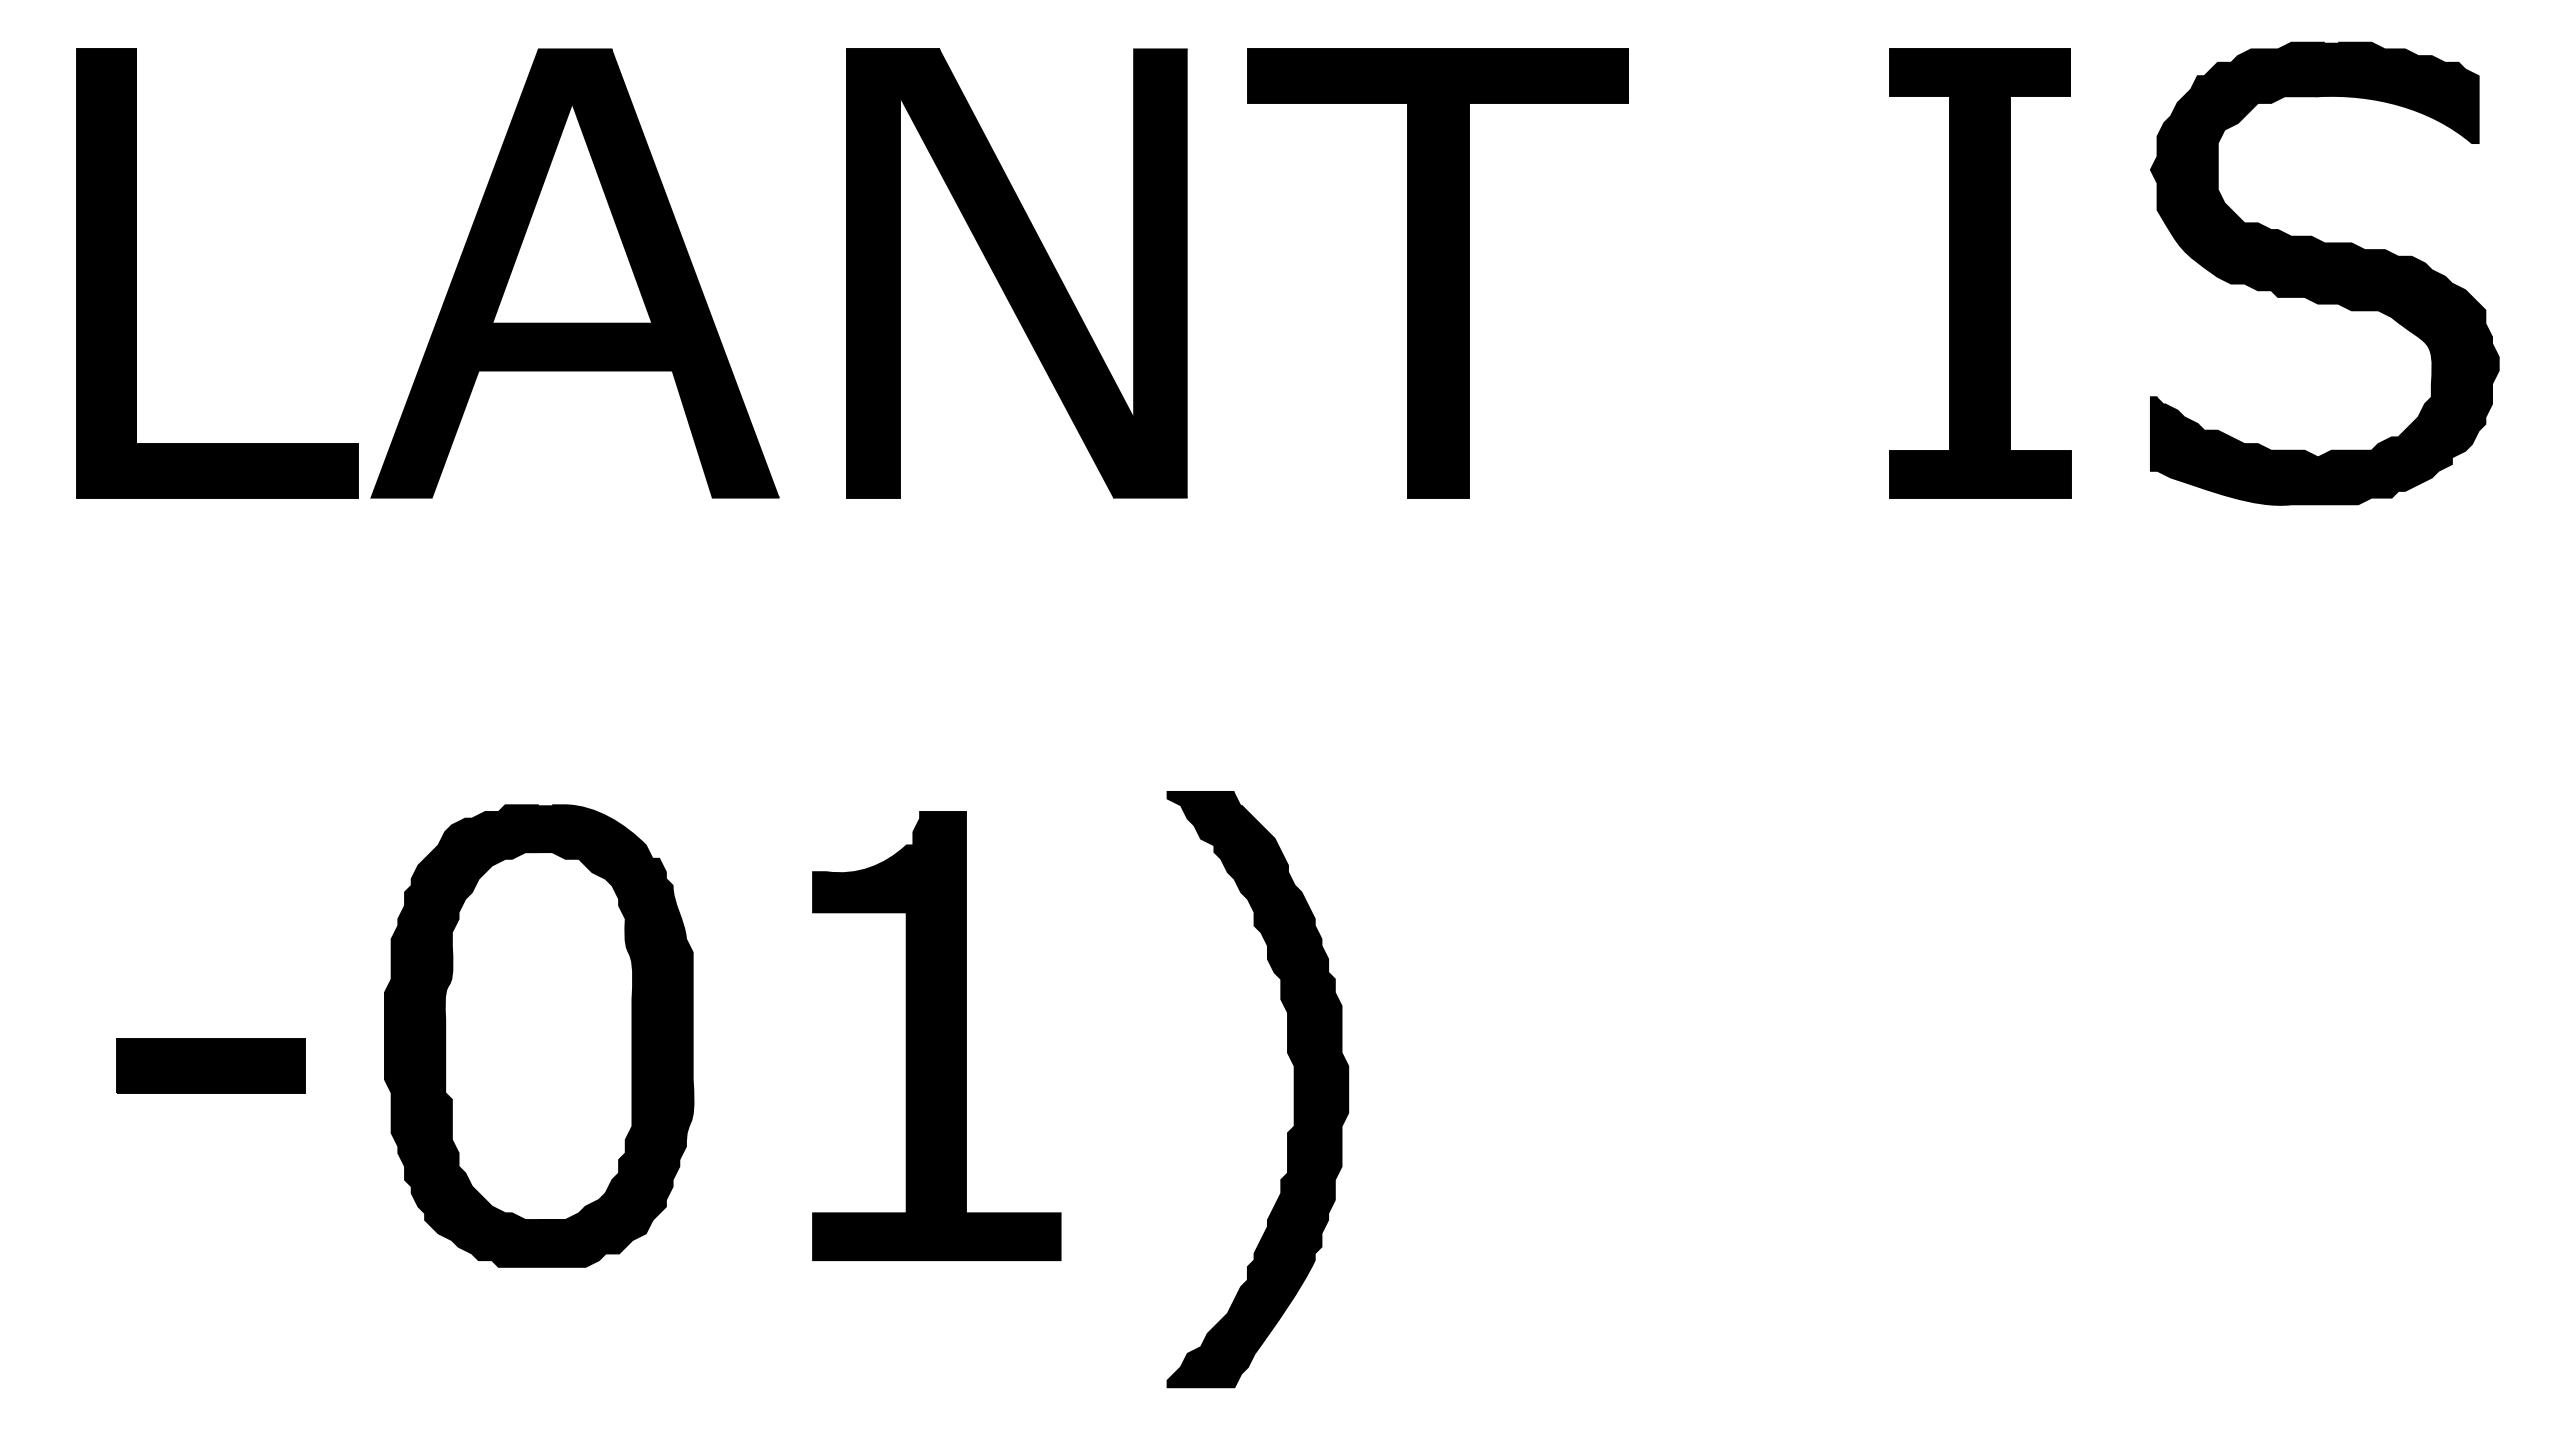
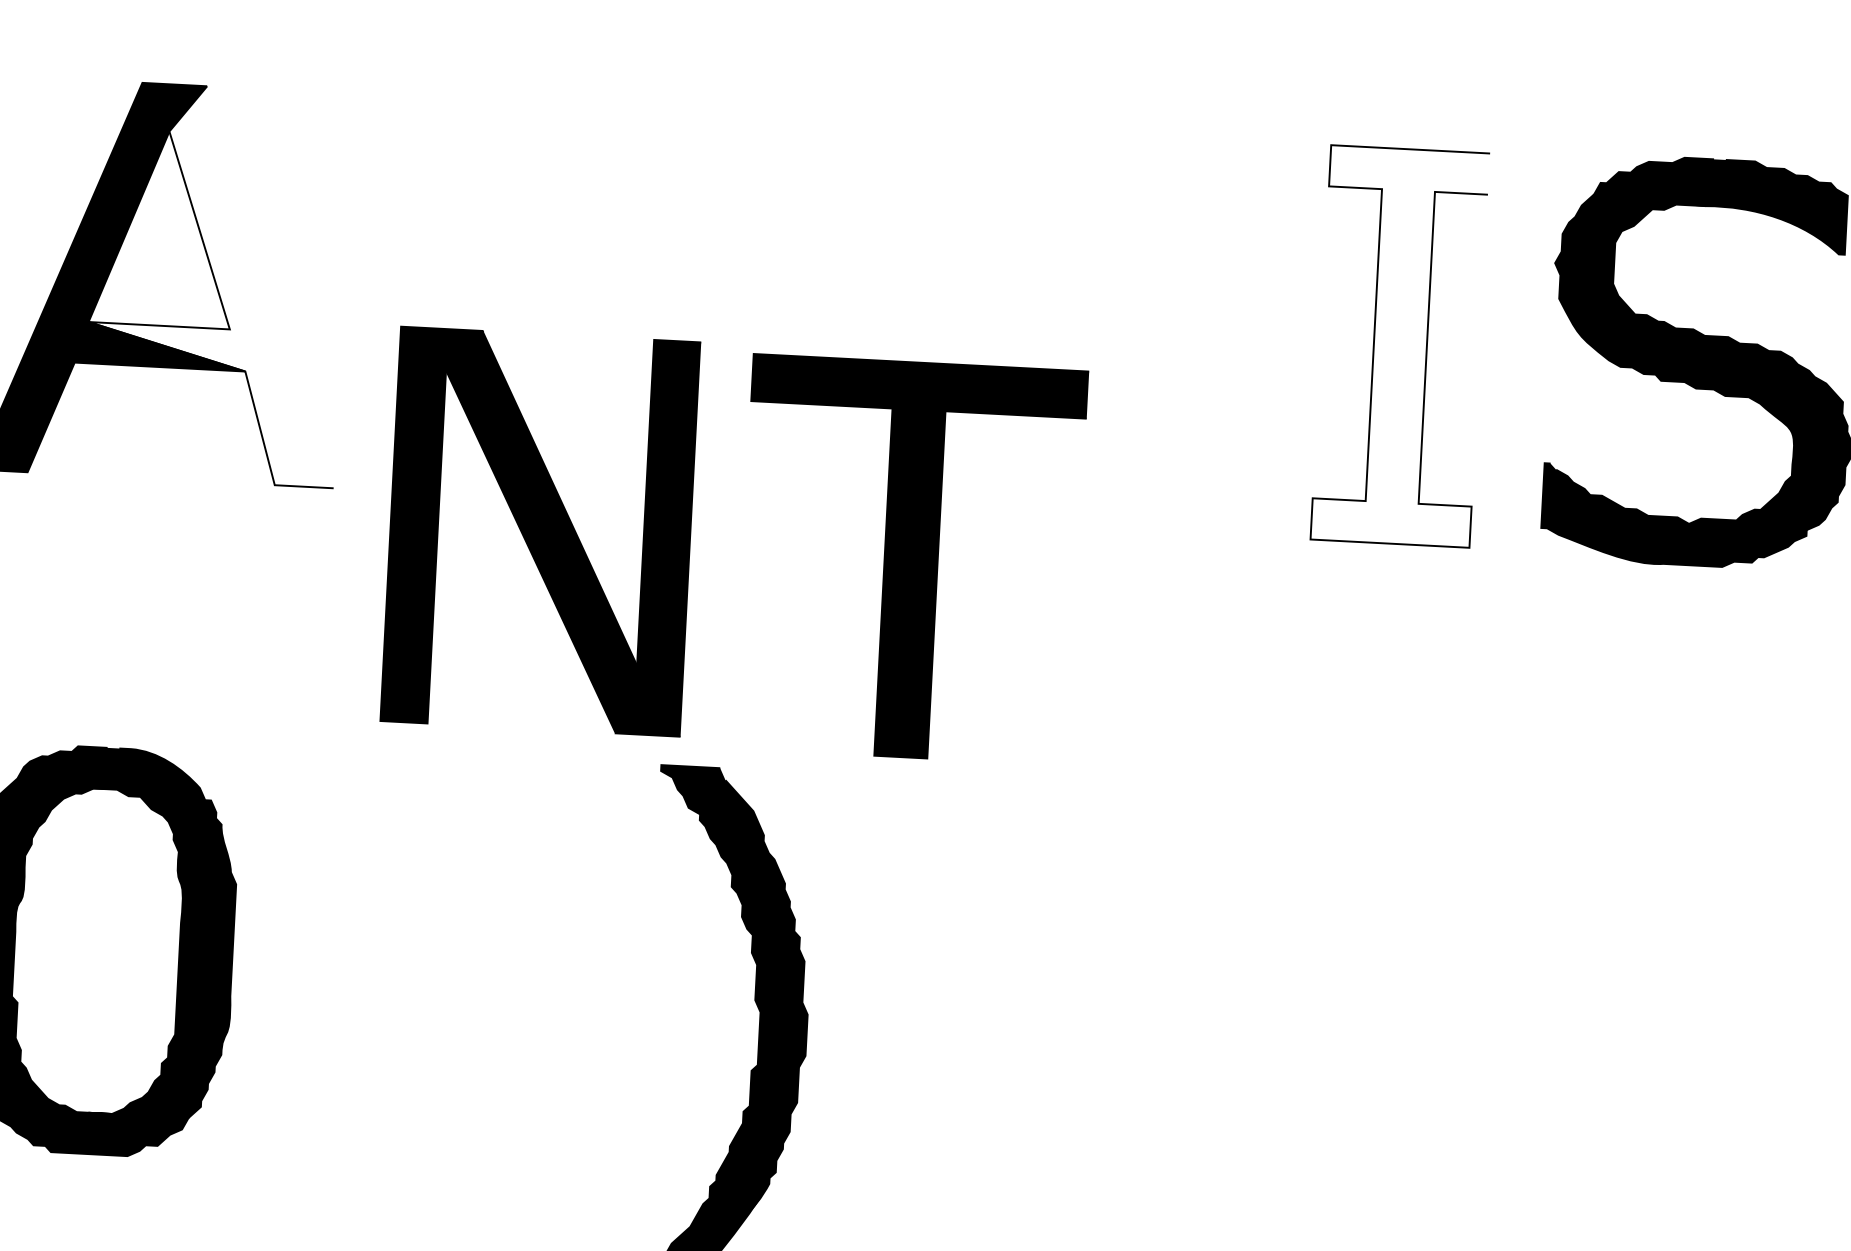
fill: (635, 273) -> (217, 284), removed
part: (1016, 273) -> (540, 531), moved
part: (1437, 273) -> (910, 559), moved
fill: (1980, 273) -> (1400, 346), removed
part: (936, 1035) -> (446, 968), removed

